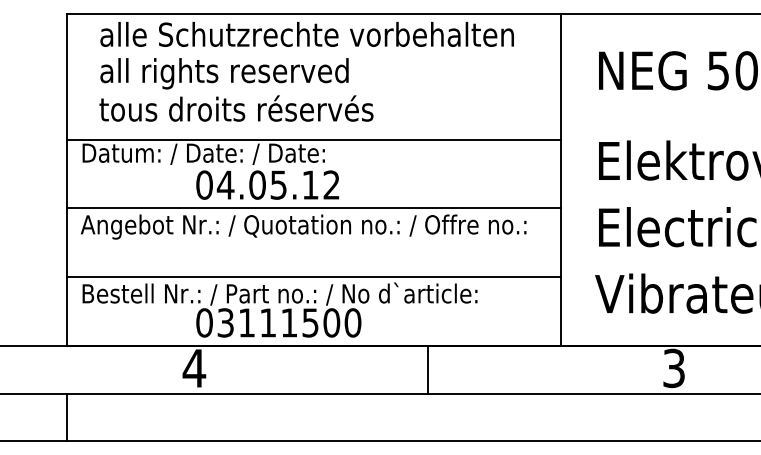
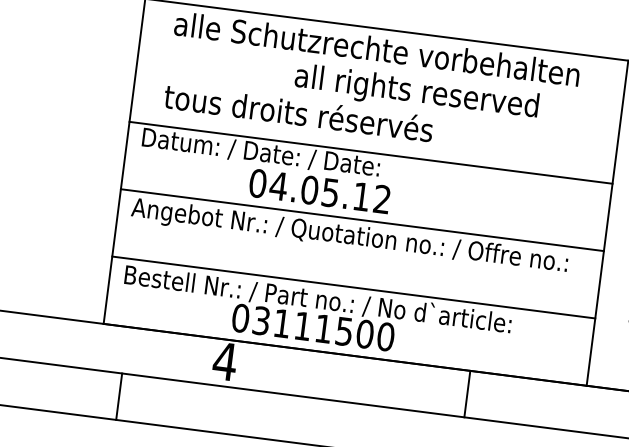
text: (224, 73) -> (416, 92), moved
line: (428, 369) -> (467, 393), moved
line: (67, 417) -> (119, 396), moved

